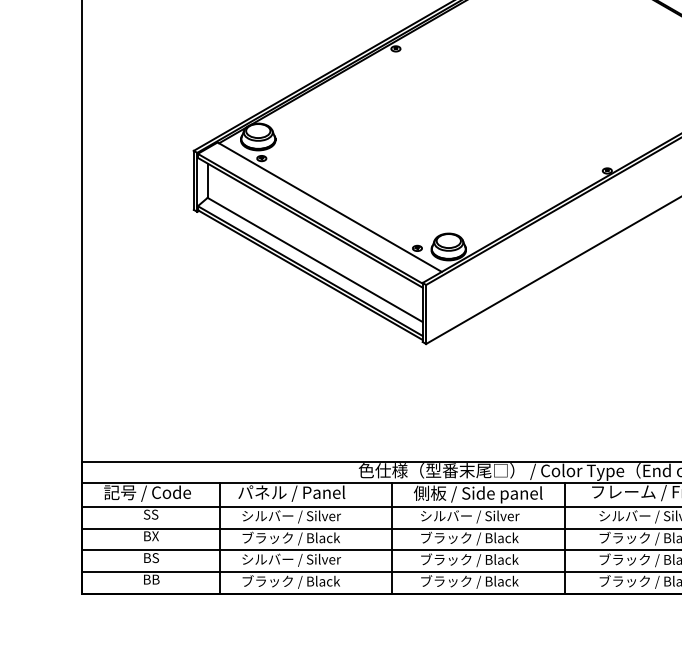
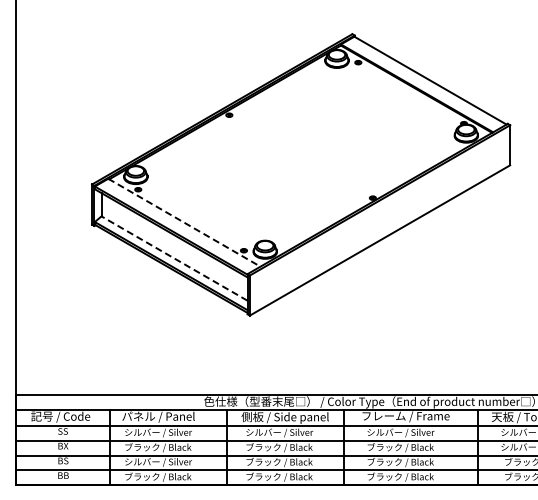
line: (329, 206) -> (184, 222), solid -> dashed
line: (315, 259) -> (174, 258), solid -> dashed

